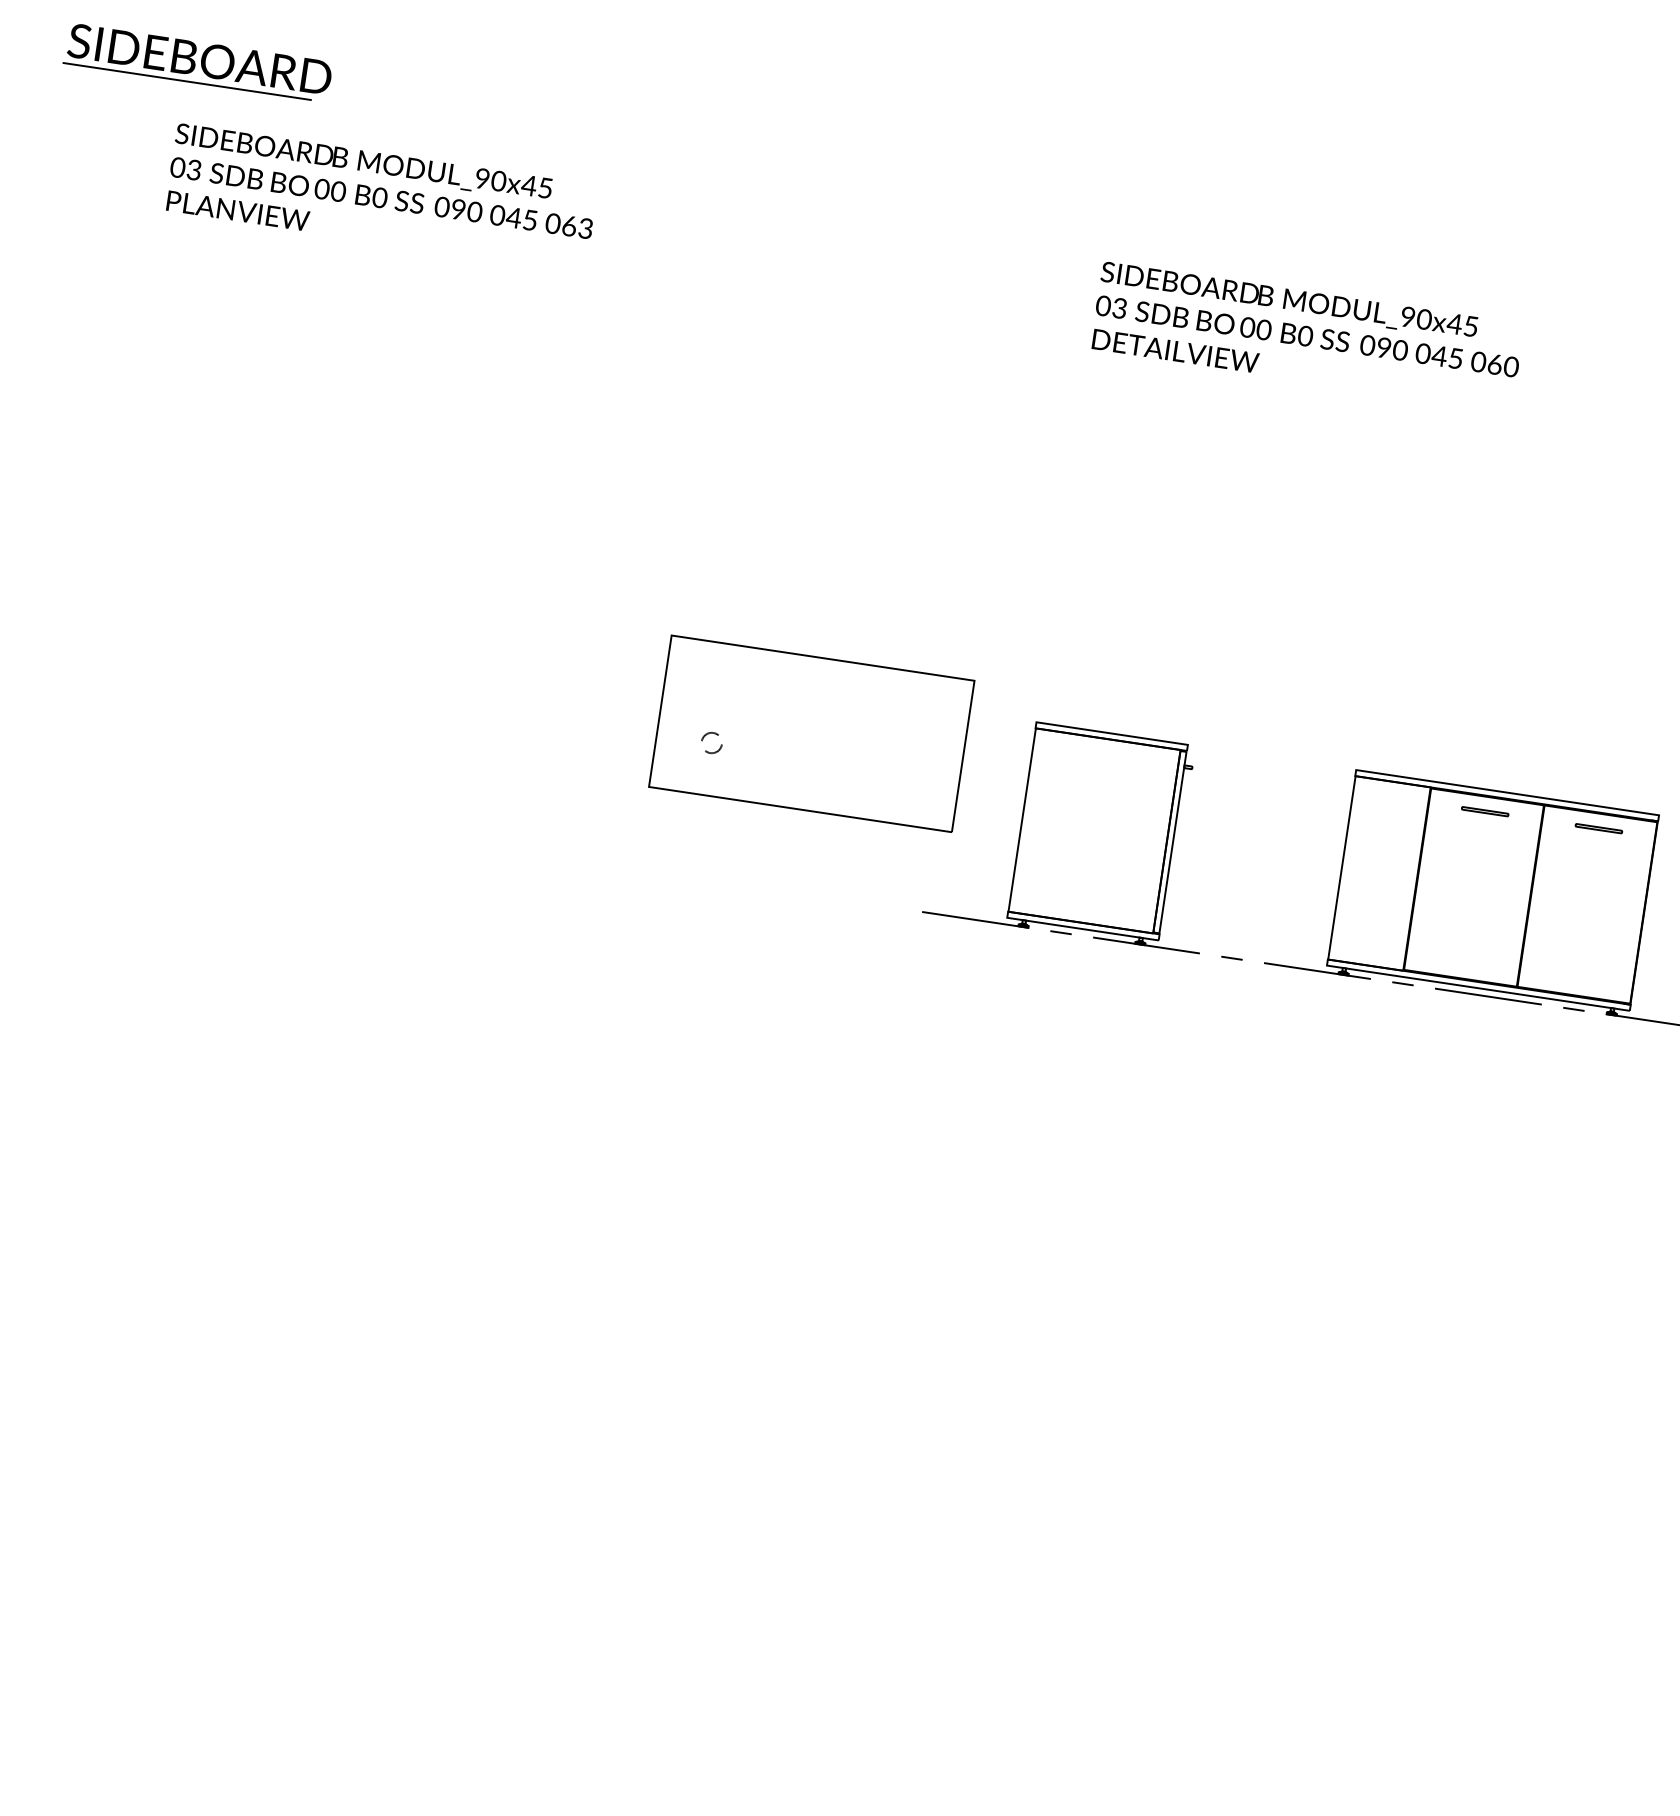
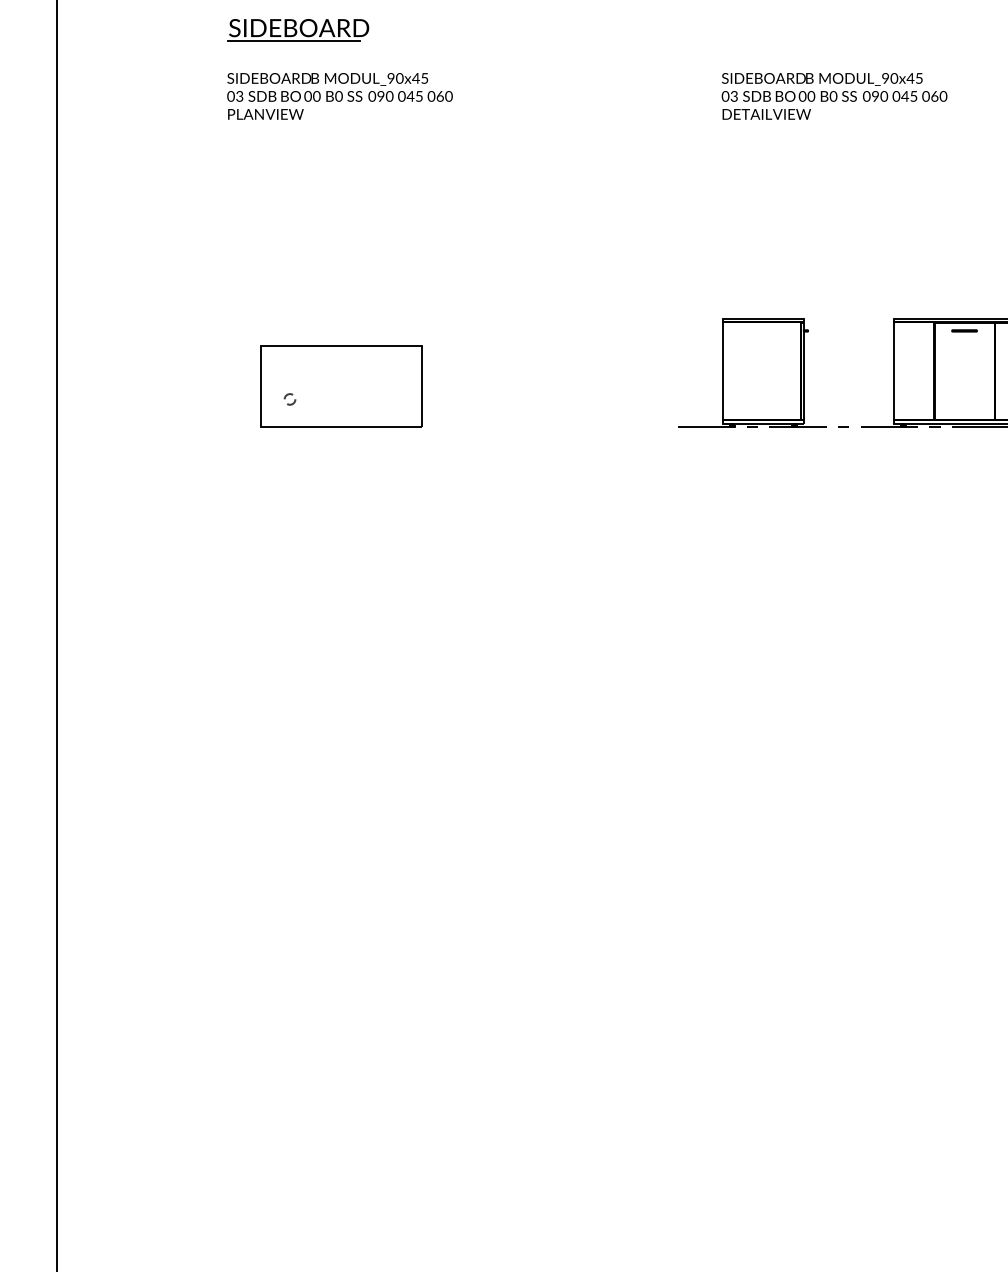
part: (198, 63) -> (298, 30), moved
text: (584, 228) -> (448, 96), 063 -> 060
part: (811, 733) -> (341, 386), moved

